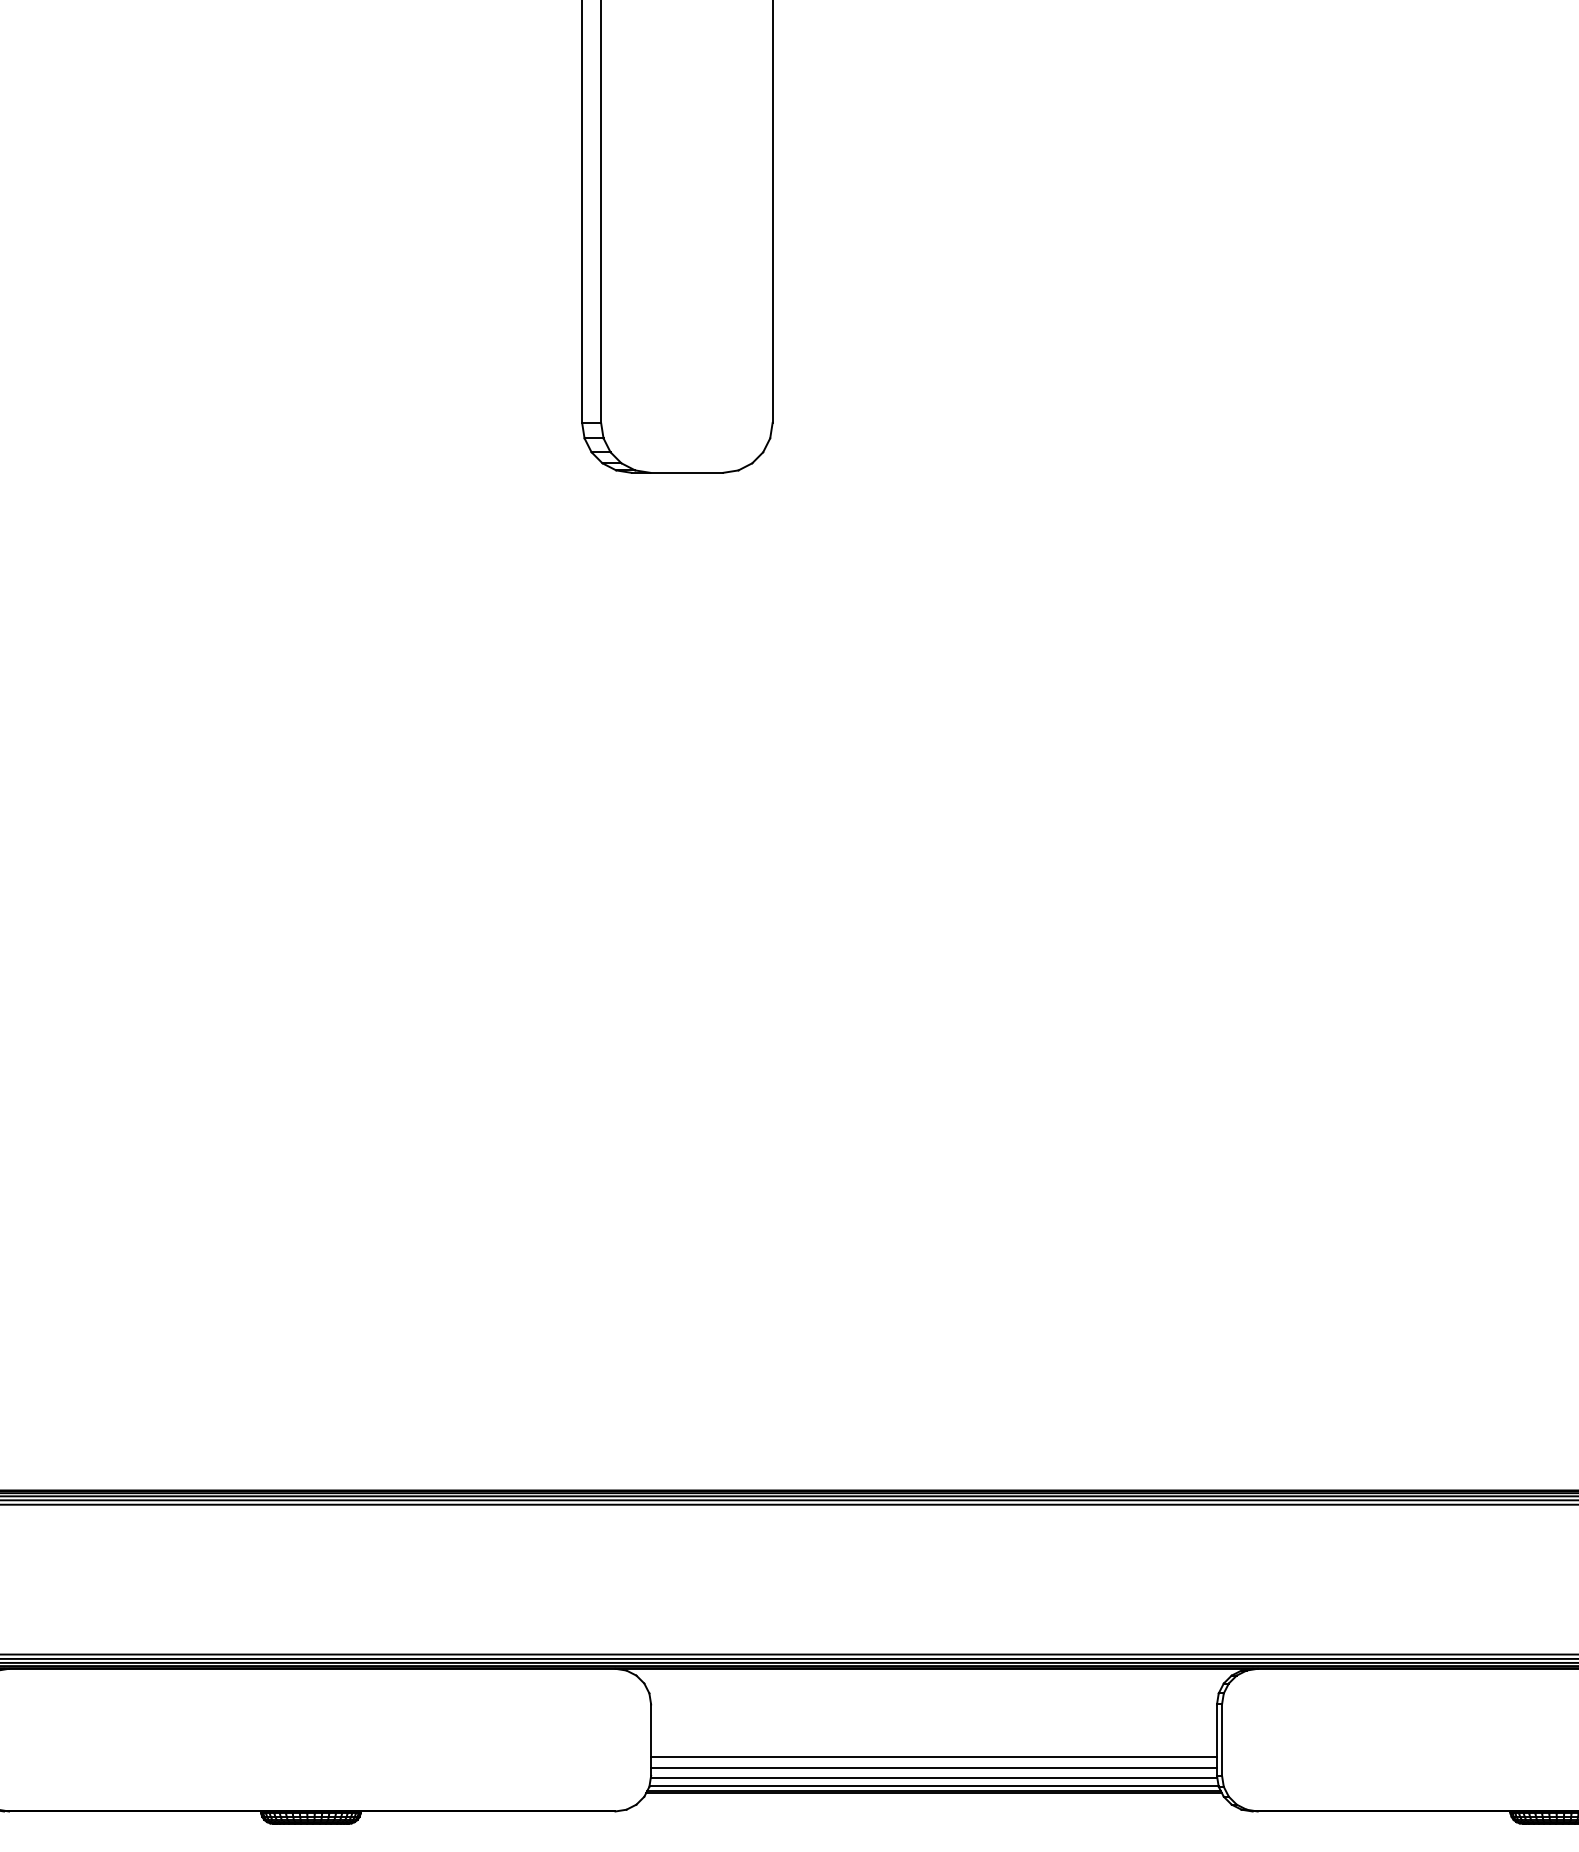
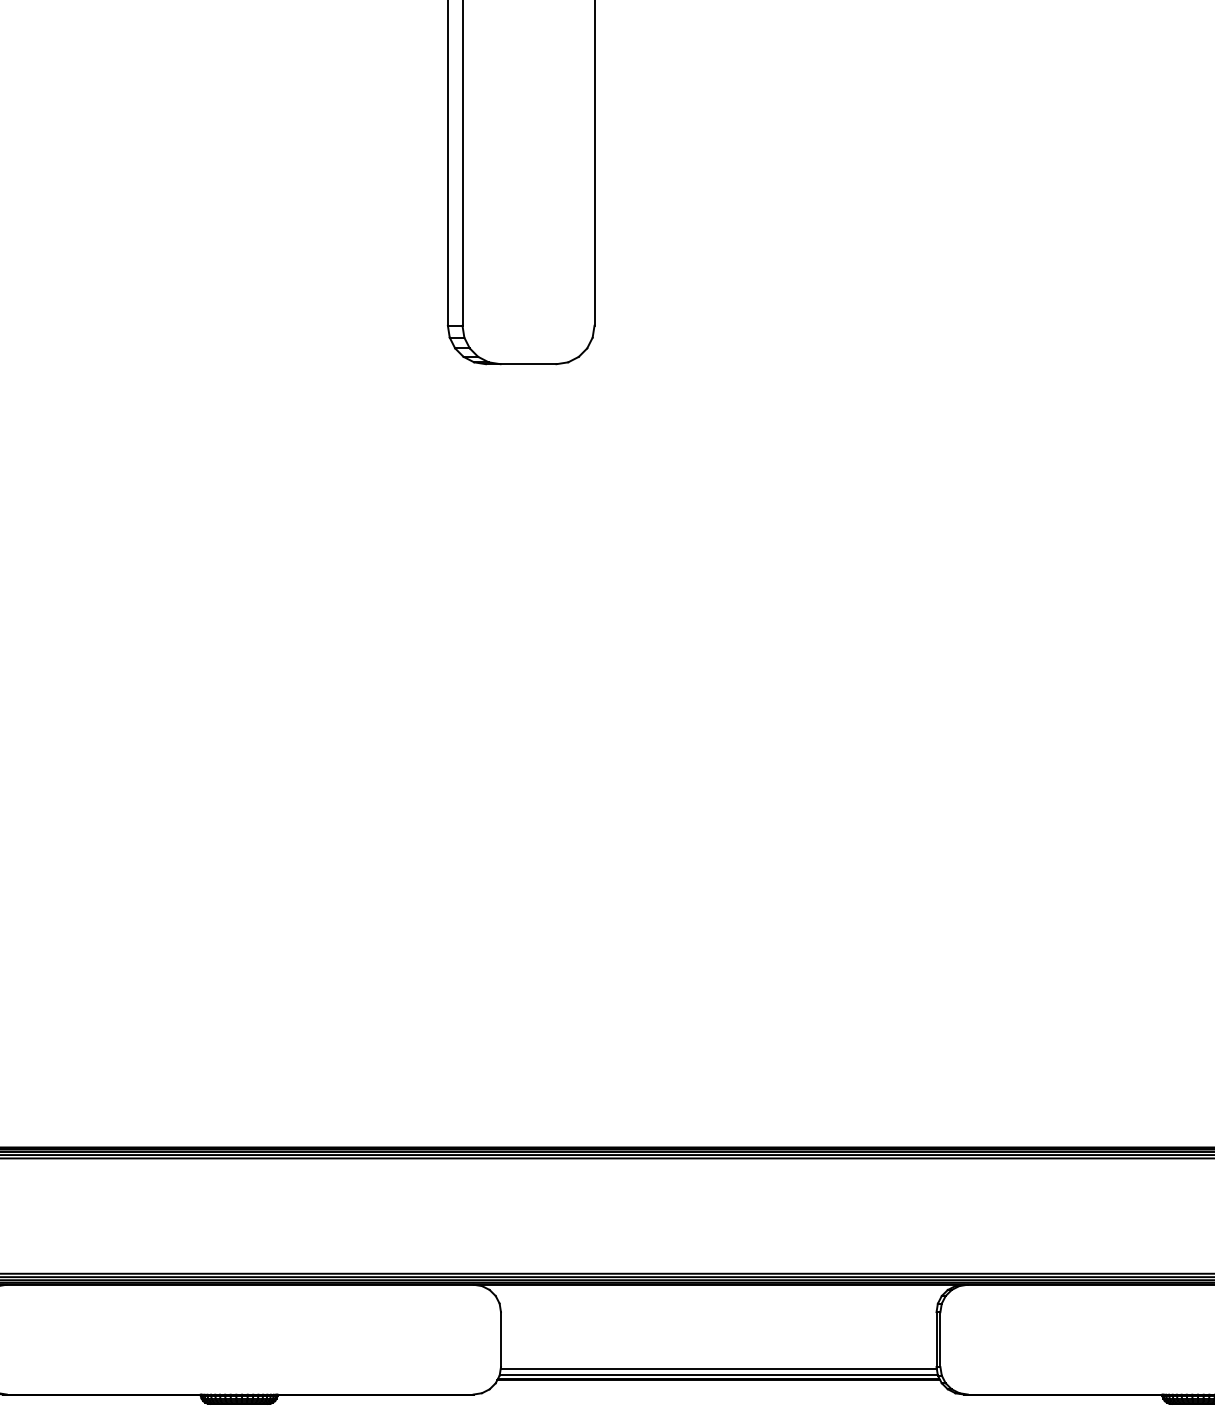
line: (933, 1756) -> (718, 1352), removed
line: (933, 1767) -> (718, 1360), removed

